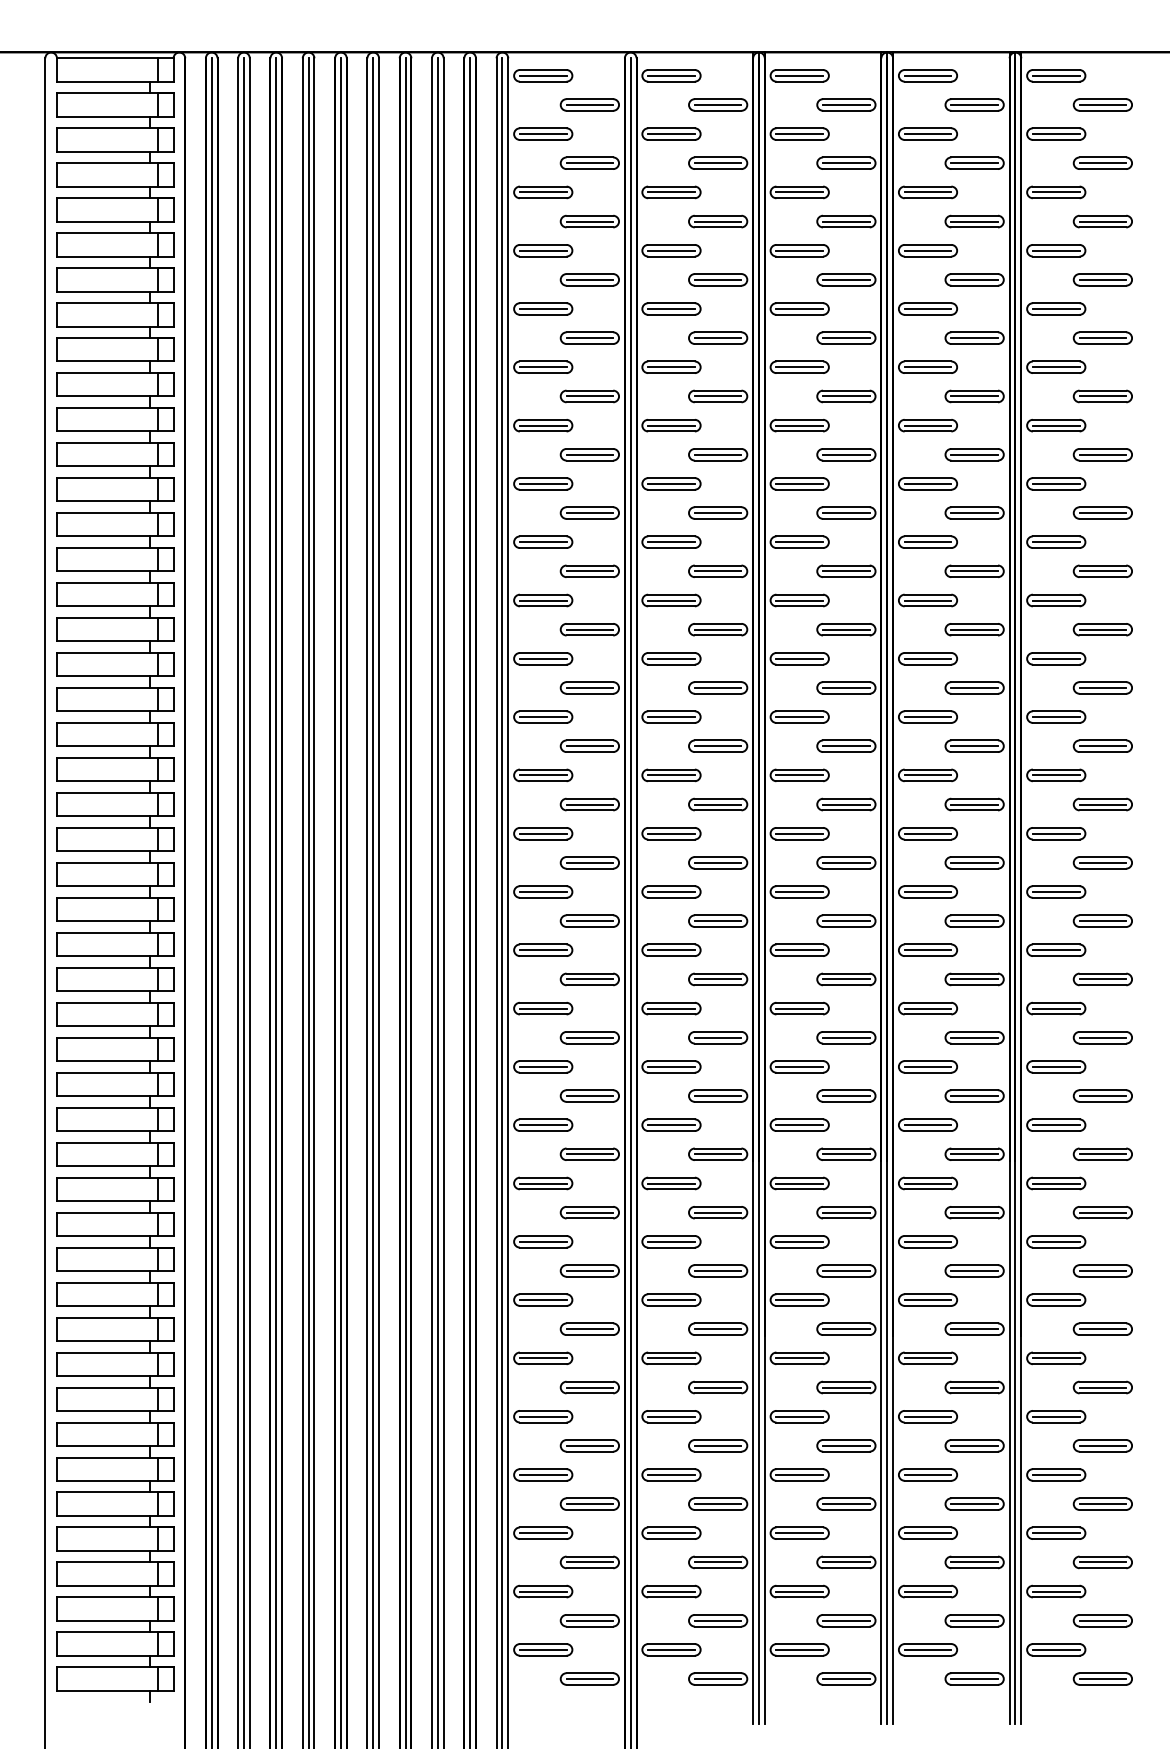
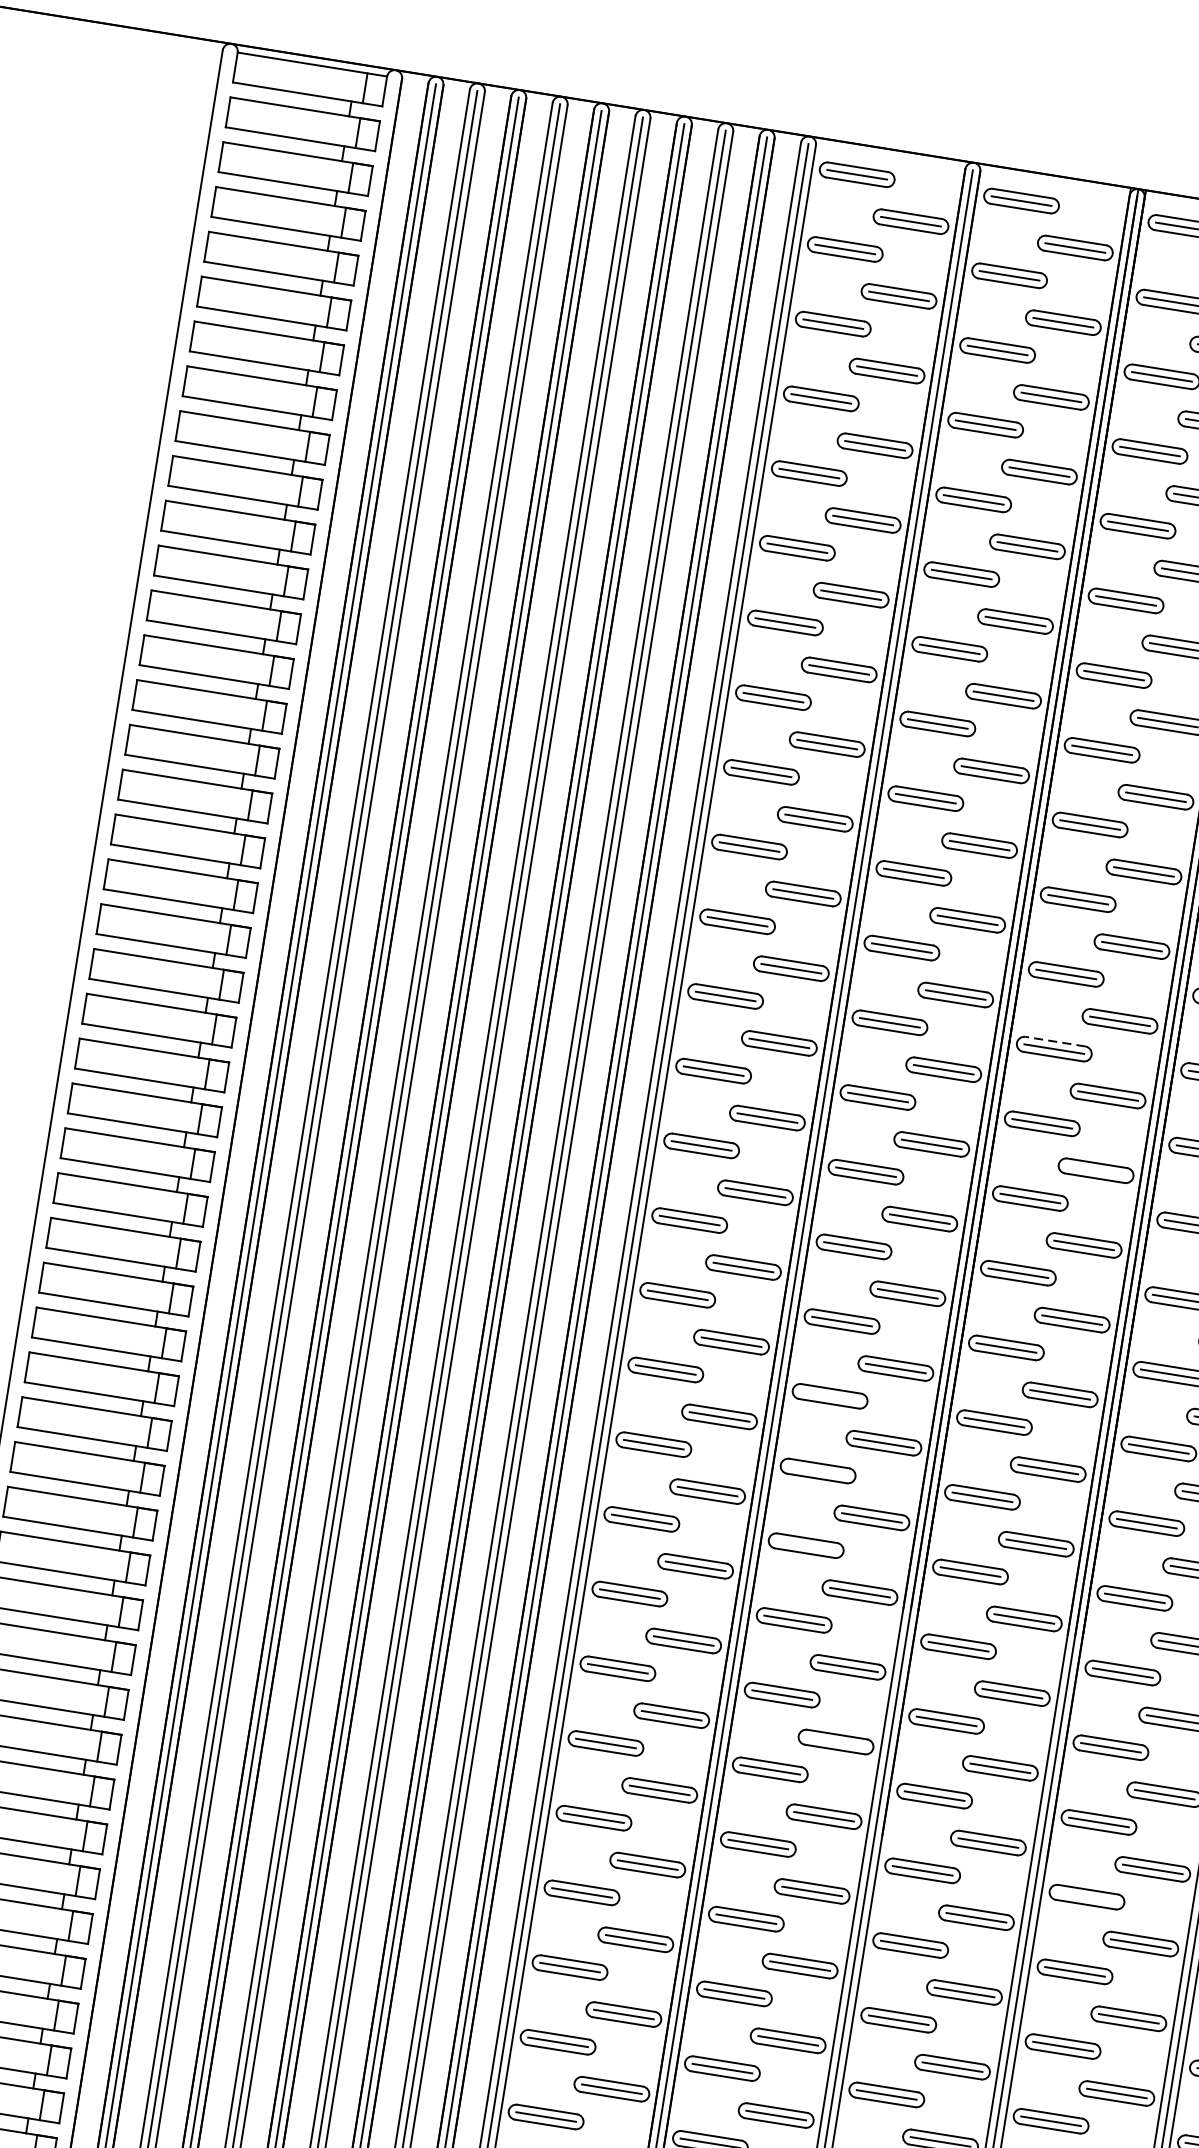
line: (799, 711) -> (1055, 1041), solid -> dashed
line: (846, 804) -> (1096, 1170), removed
line: (671, 1008) -> (830, 1396), removed
line: (671, 1066) -> (818, 1470), removed
line: (671, 1125) -> (806, 1546), removed
line: (717, 1270) -> (835, 1741), removed
line: (927, 1358) -> (1086, 1897), removed

